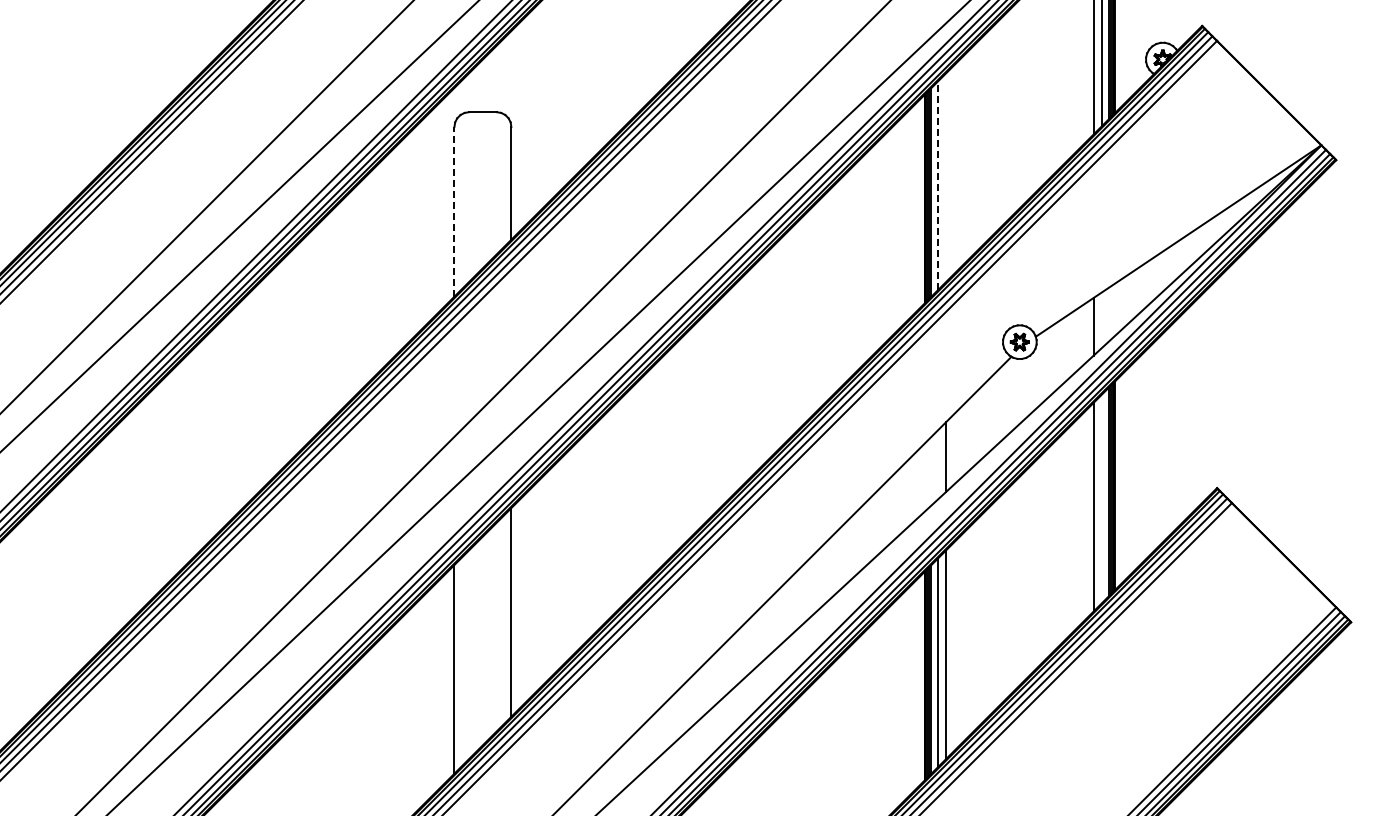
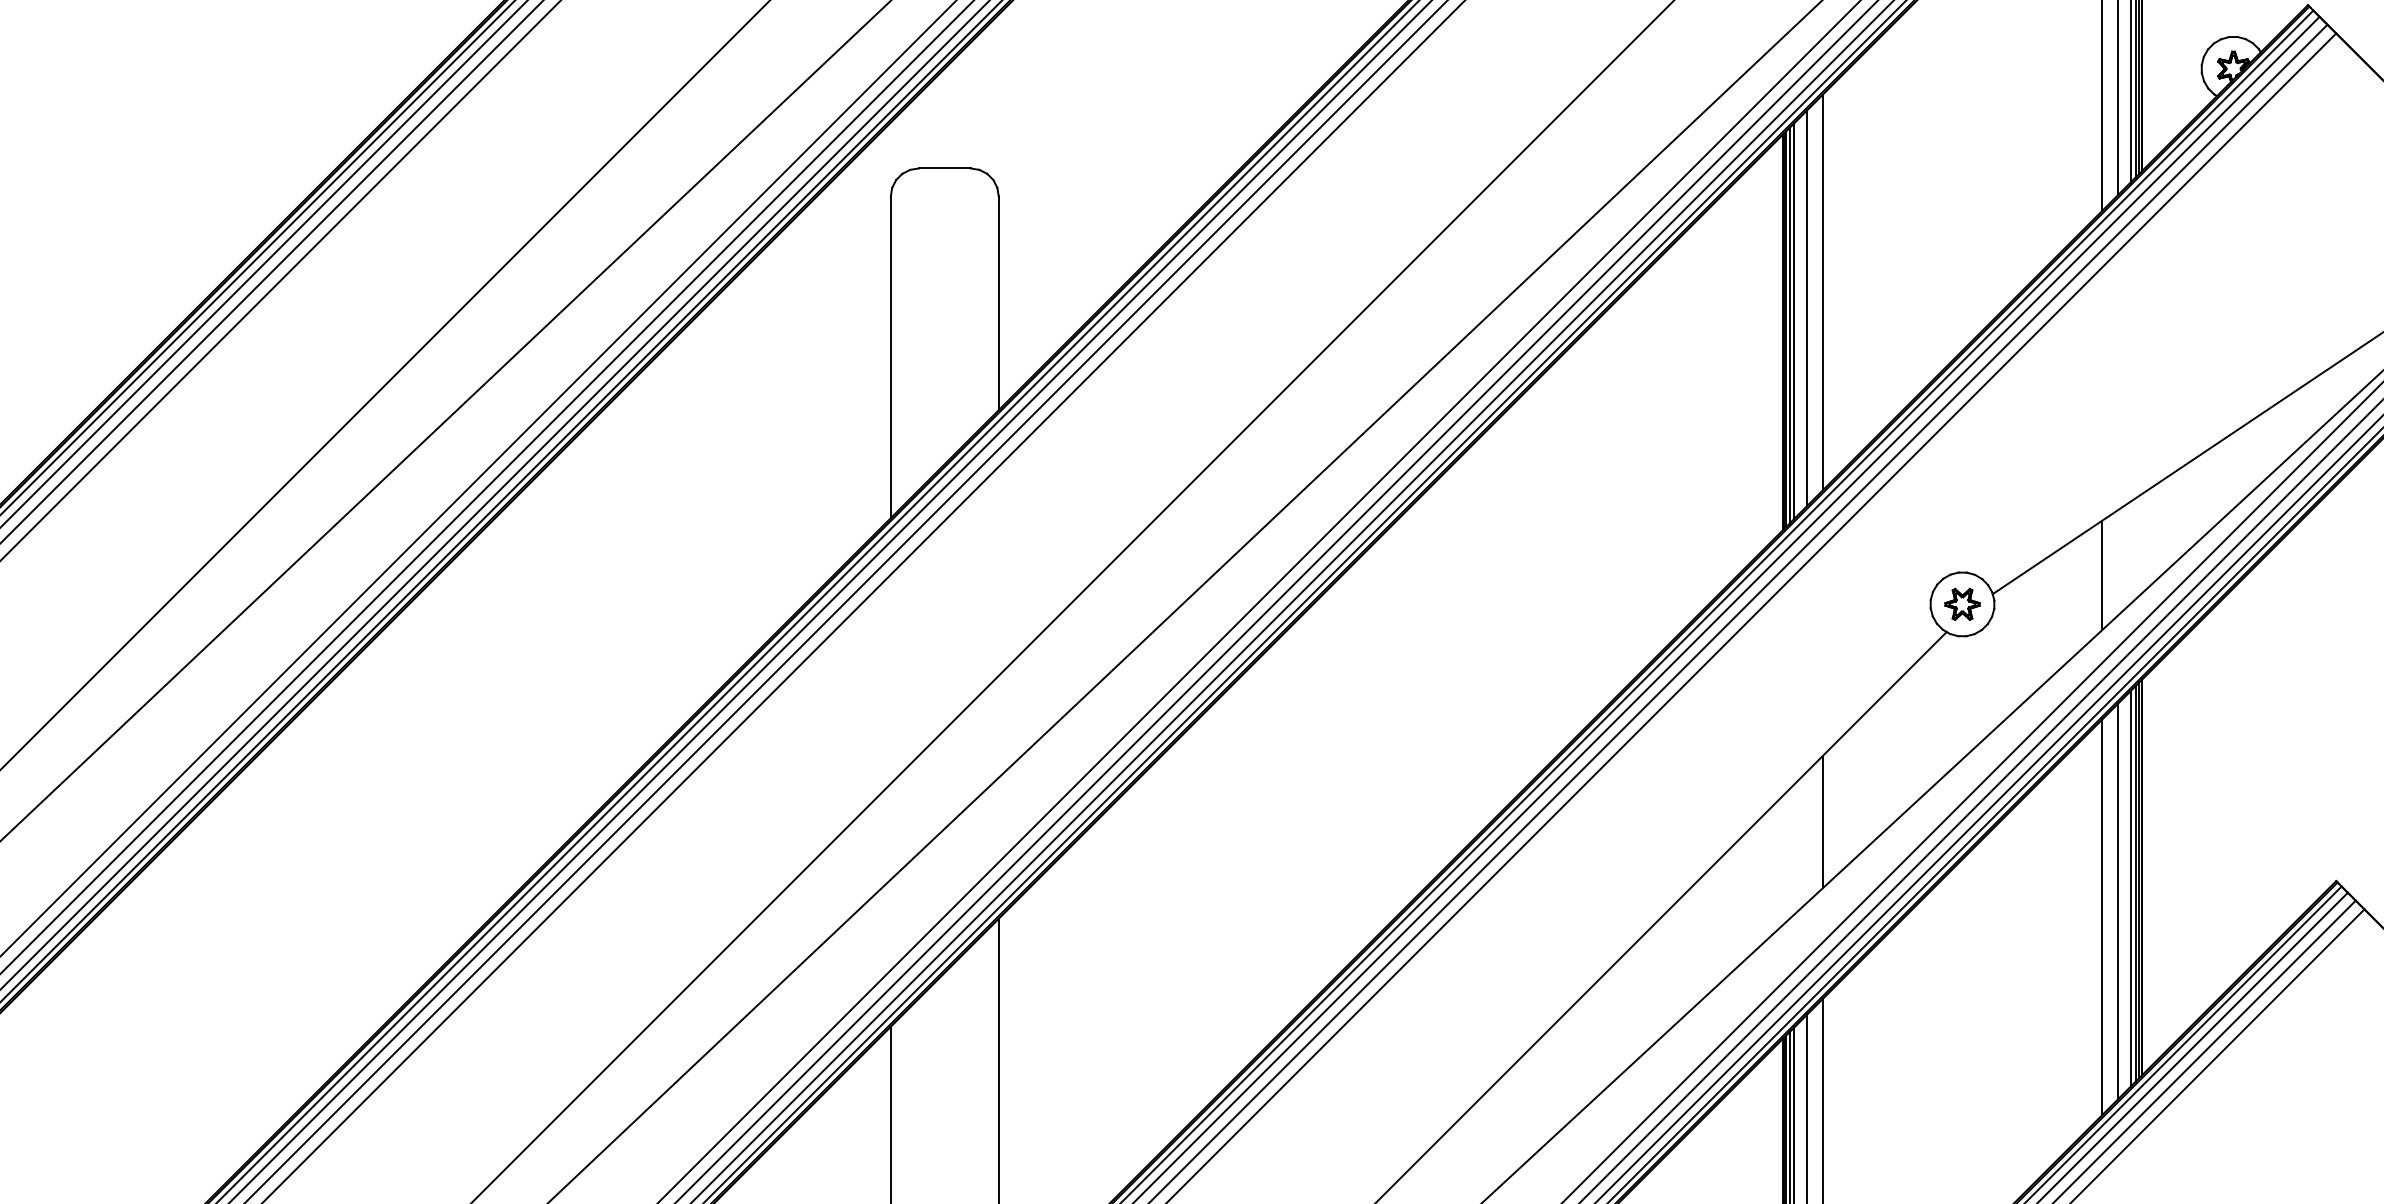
line: (946, 177) -> (1823, 292), added
line: (938, 185) -> (1808, 307), dashed -> solid
line: (454, 211) -> (890, 356), dashed -> solid
line: (1101, 498) -> (2117, 900), added

